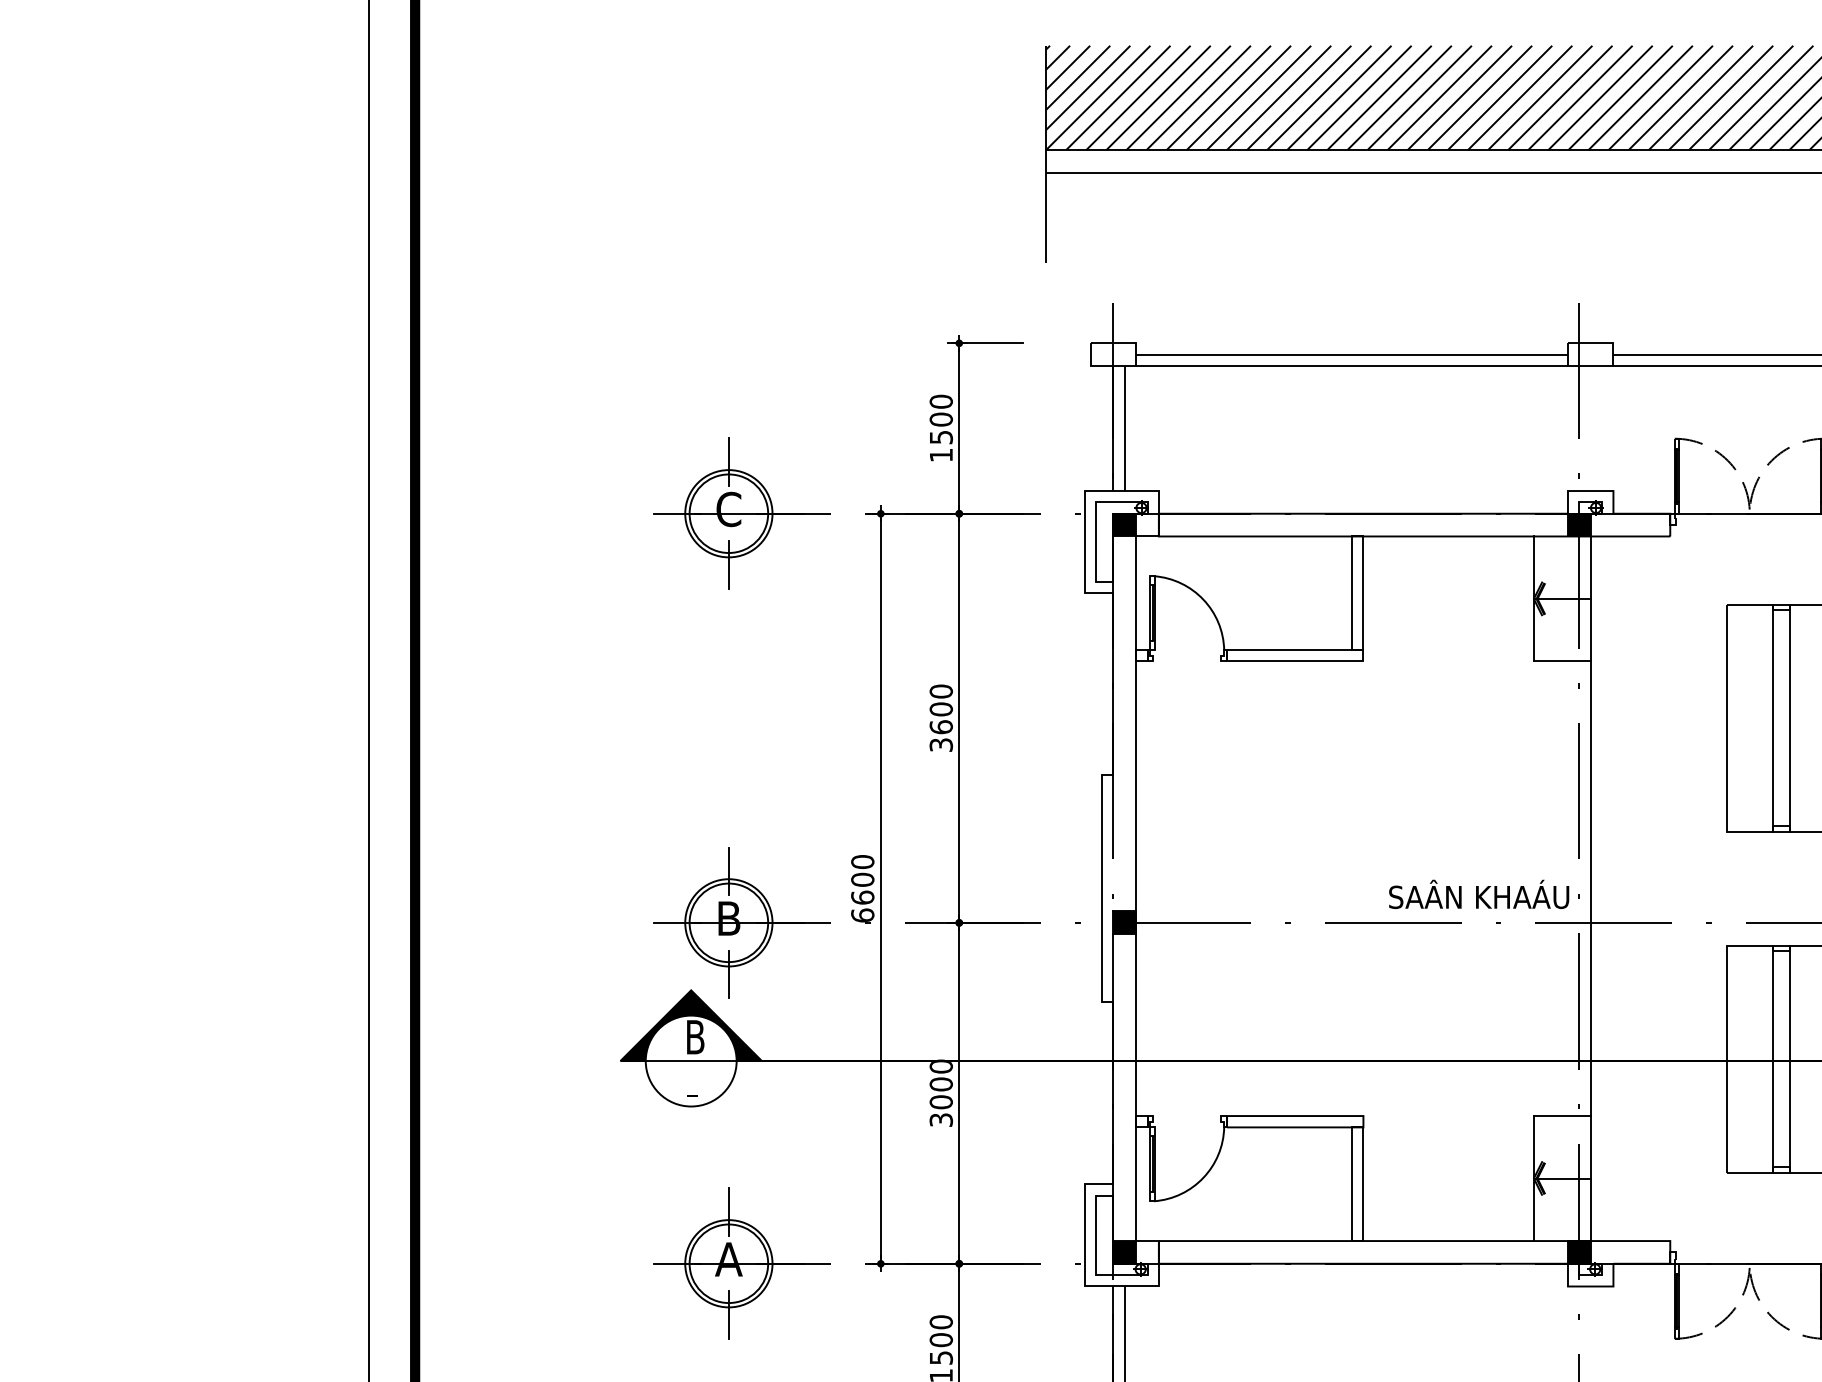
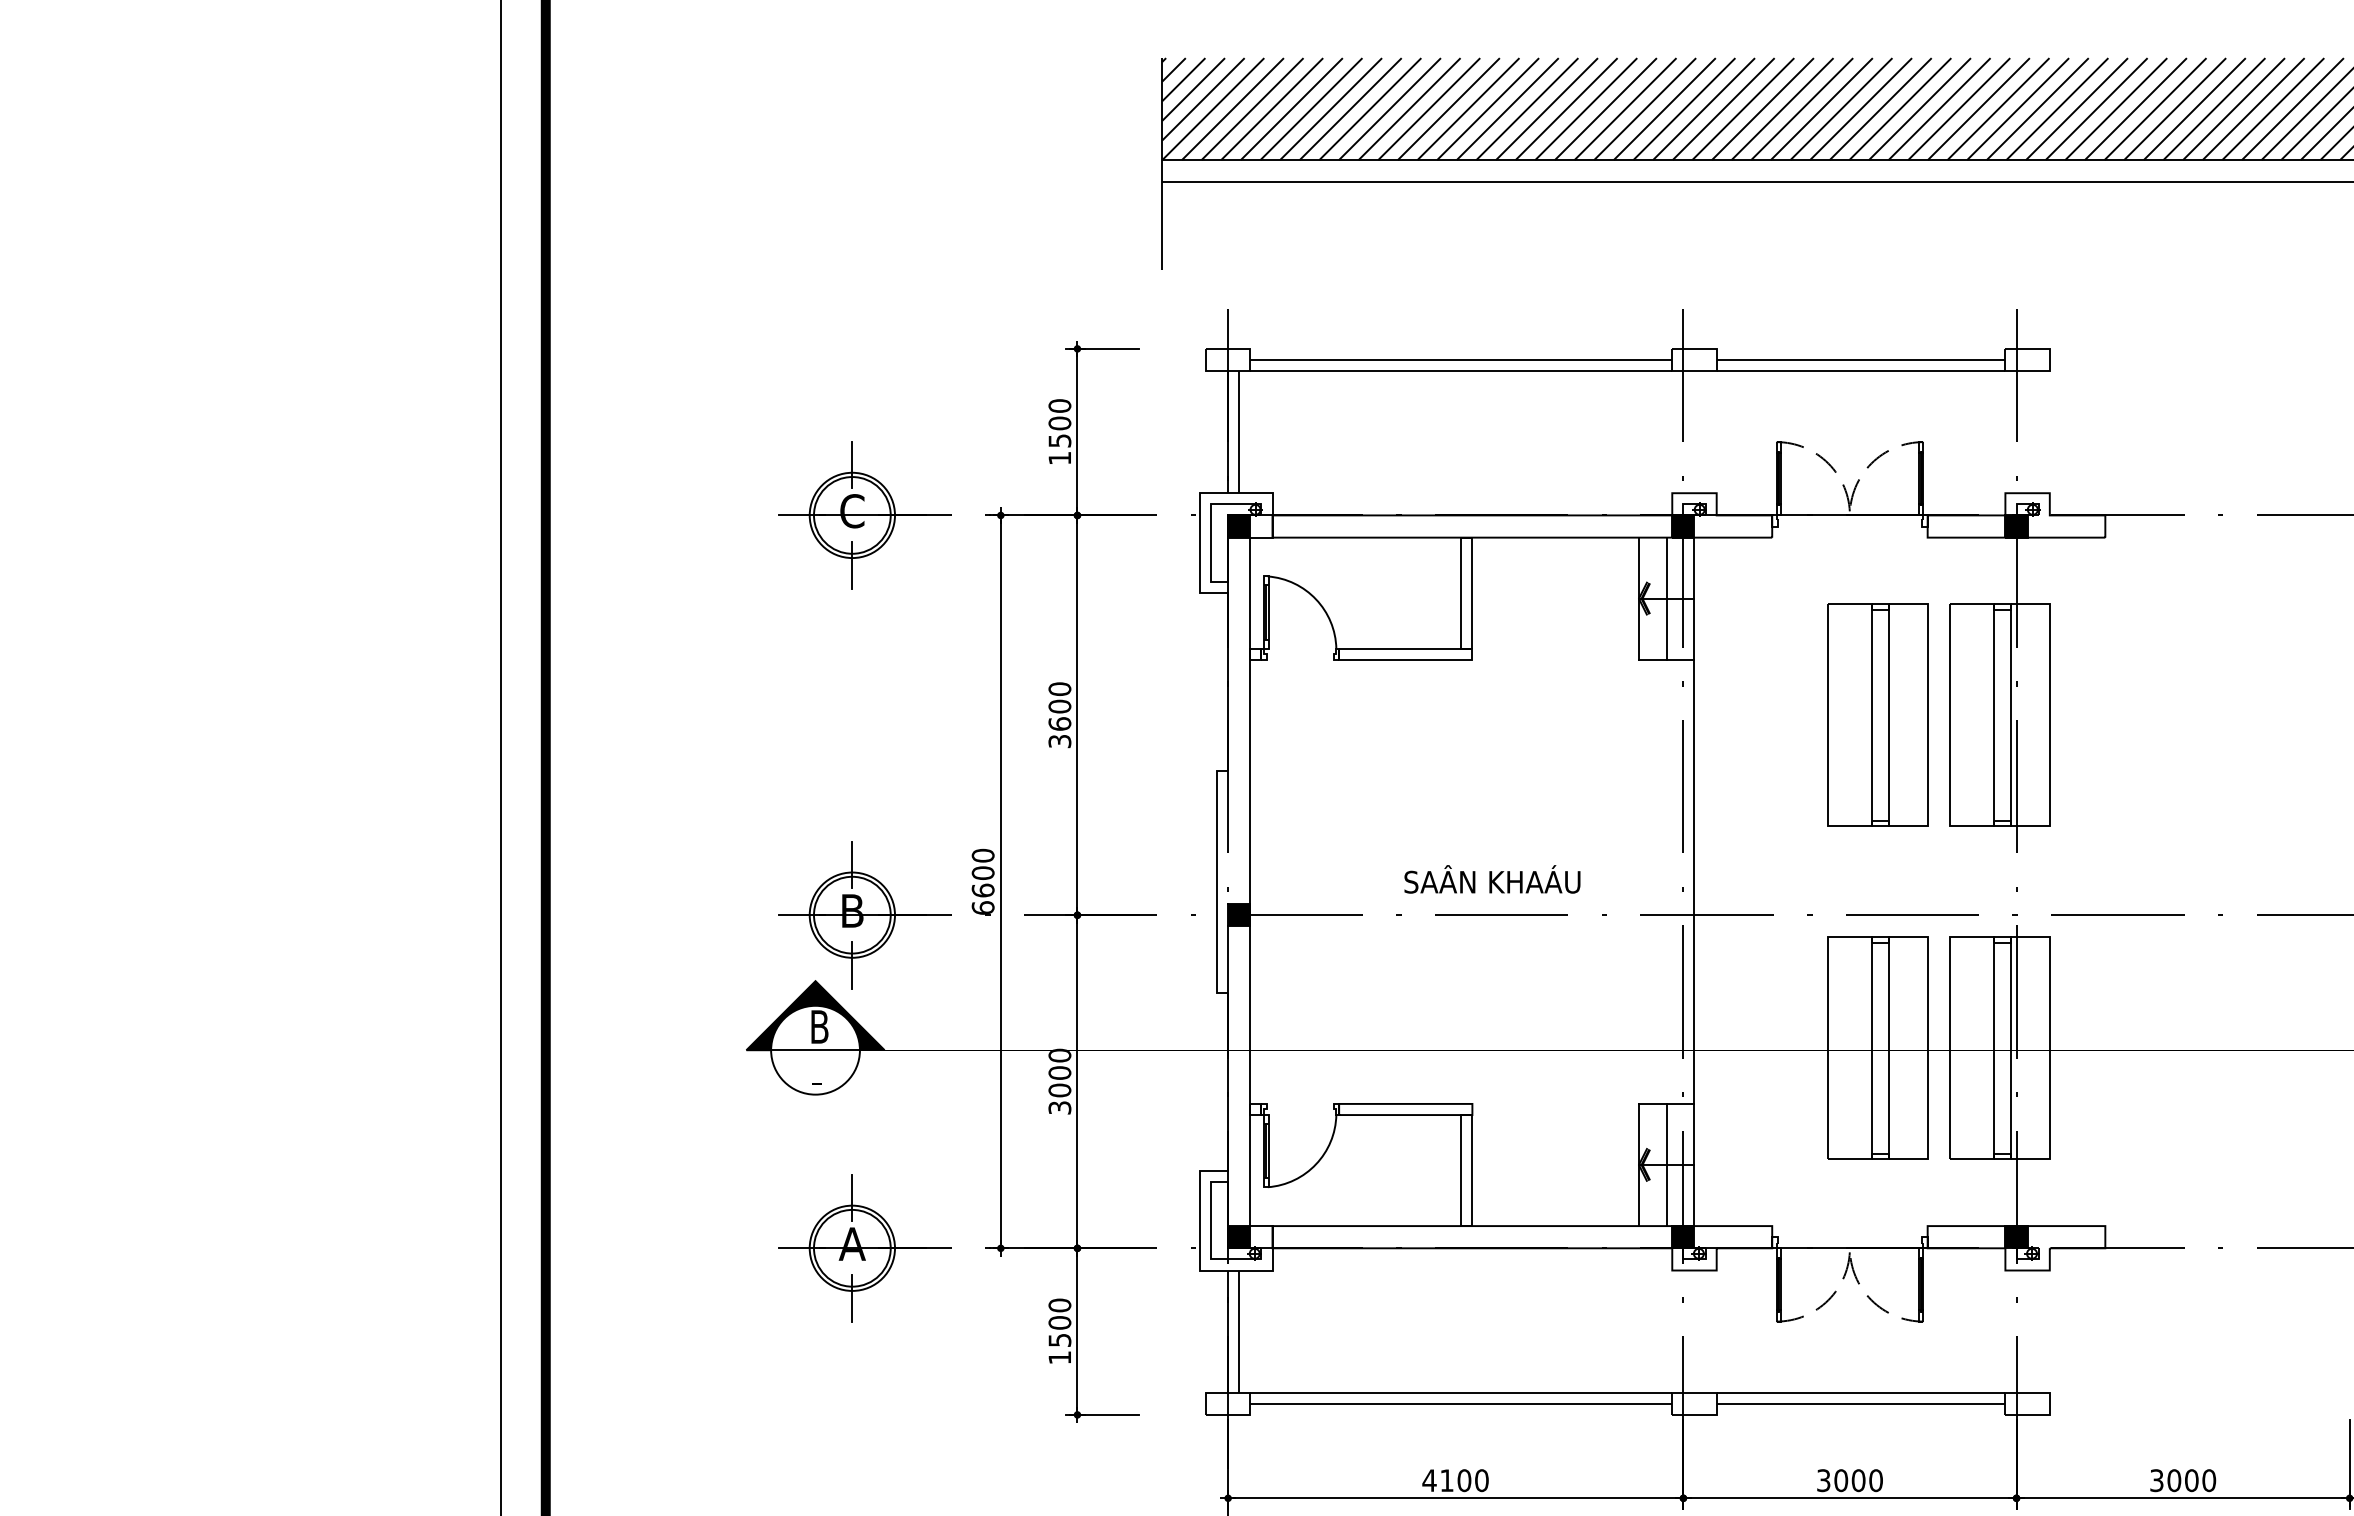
line: (1562, 598) -> (1666, 598), added
text: (1479, 894) -> (1492, 879), moved
line: (1562, 1178) -> (1666, 1164), added

